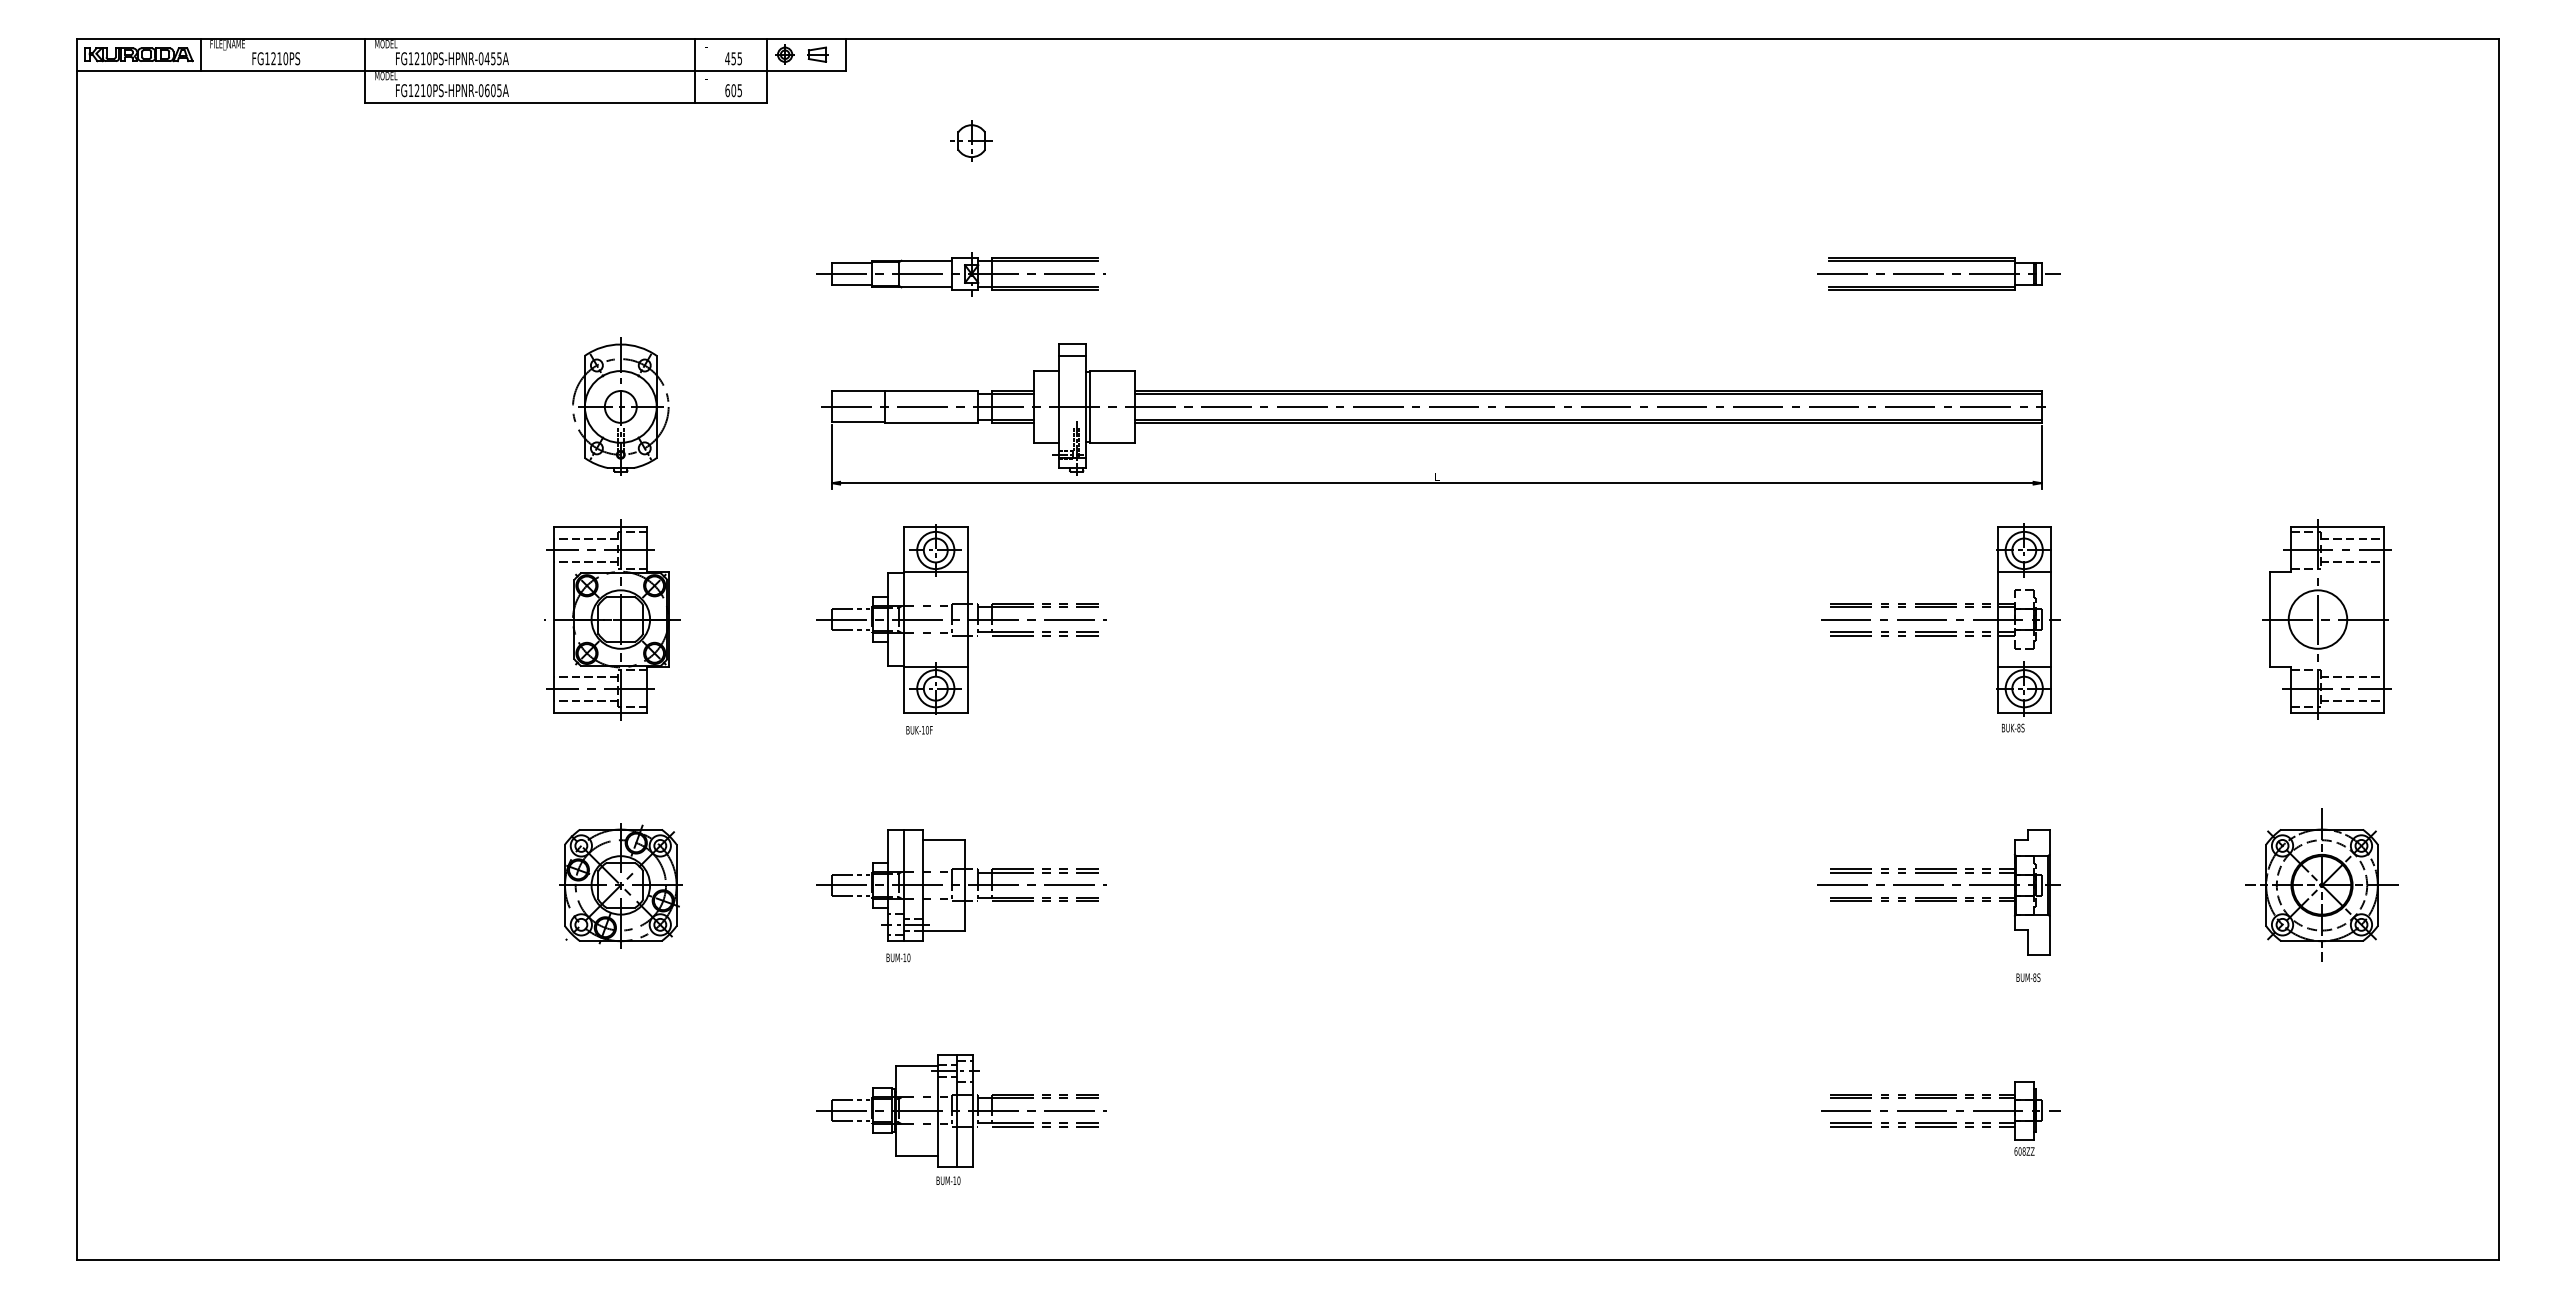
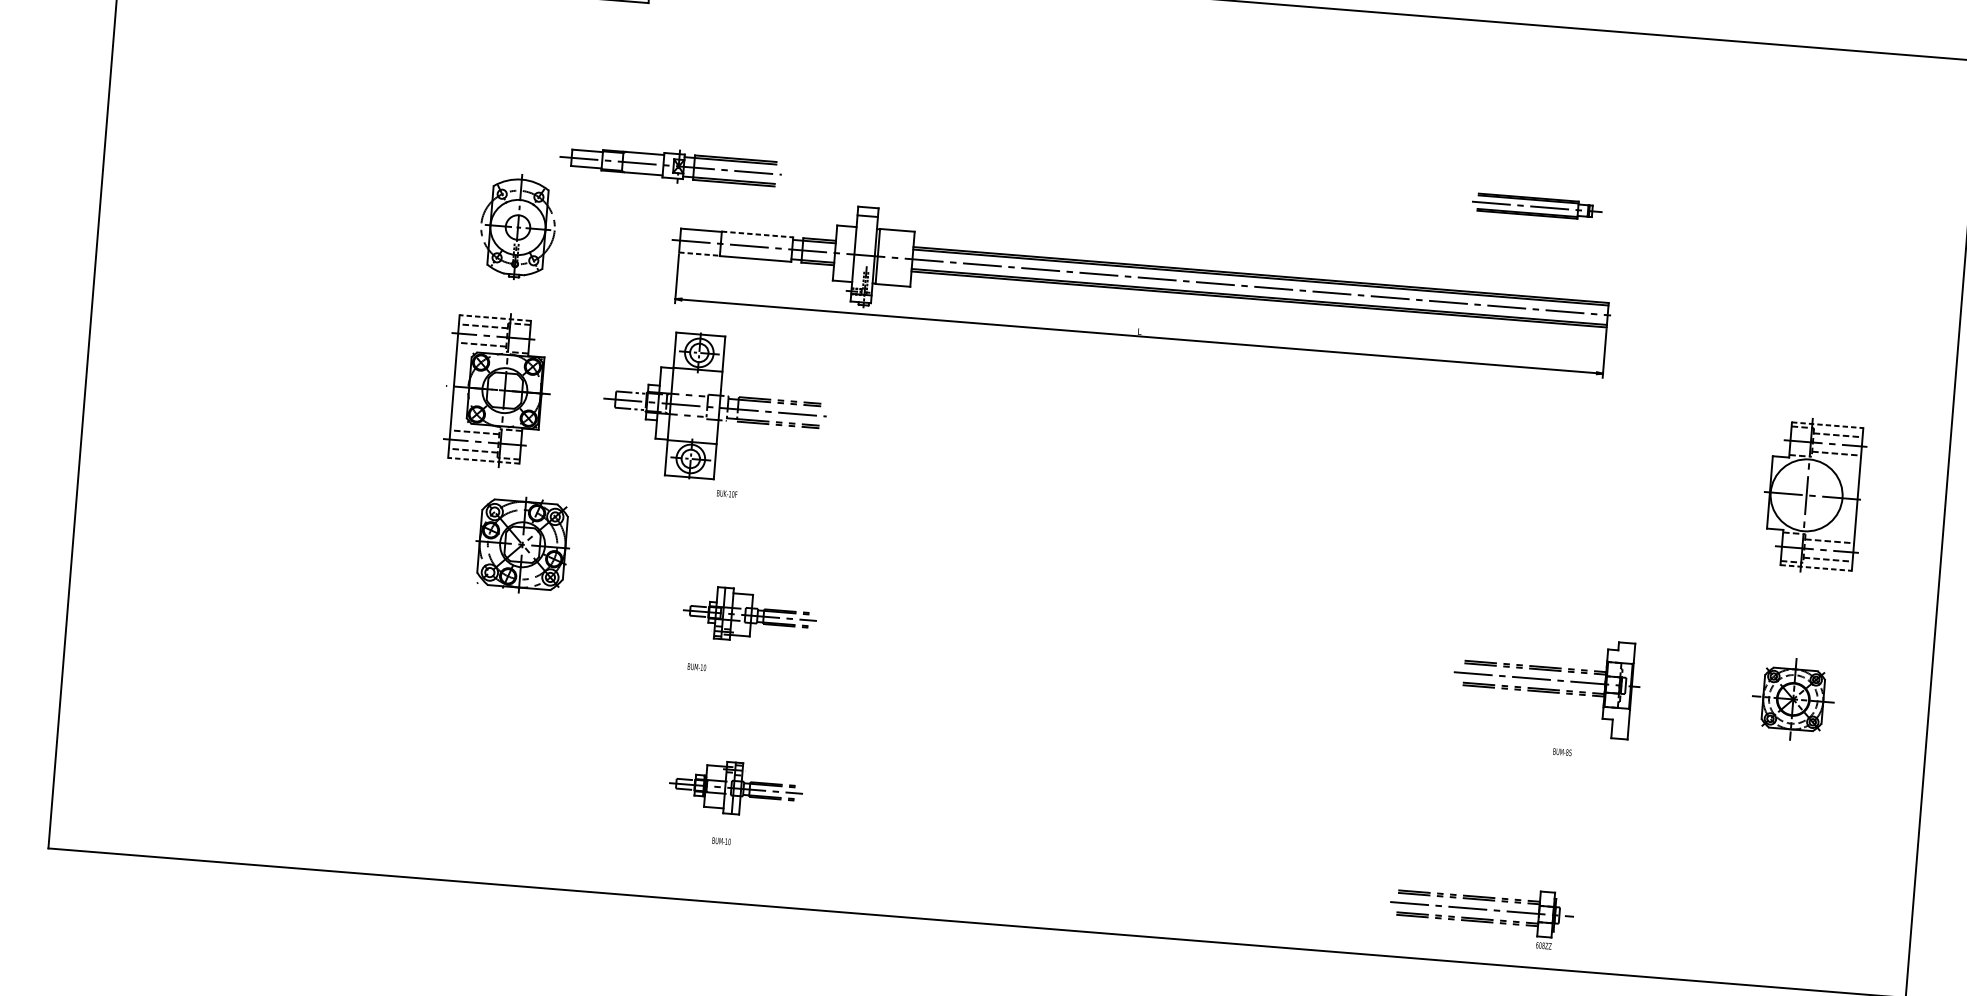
part: (971, 140) -> (803, 44), removed
part: (1938, 273) -> (1536, 206), size x0.7
part: (960, 274) -> (670, 166), moved
line: (931, 391) -> (757, 234), solid -> dashed
line: (858, 422) -> (699, 254), solid -> dashed
line: (600, 526) -> (495, 317), solid -> dashed
line: (2337, 526) -> (1827, 425), solid -> dashed
part: (961, 619) -> (714, 407), moved
circle: (2317, 619) -> (1806, 495), size x1.6
part: (1940, 627) -> (1516, 478), removed
line: (600, 712) -> (483, 460), solid -> dashed
line: (2337, 712) -> (1815, 567), solid -> dashed
part: (2321, 884) -> (1792, 698), size x0.7
part: (620, 885) -> (522, 544), moved
part: (961, 885) -> (749, 615), size x0.6
part: (1938, 892) -> (1546, 685), moved
part: (961, 1110) -> (735, 788), size x0.6
part: (1940, 1118) -> (1481, 915), moved

